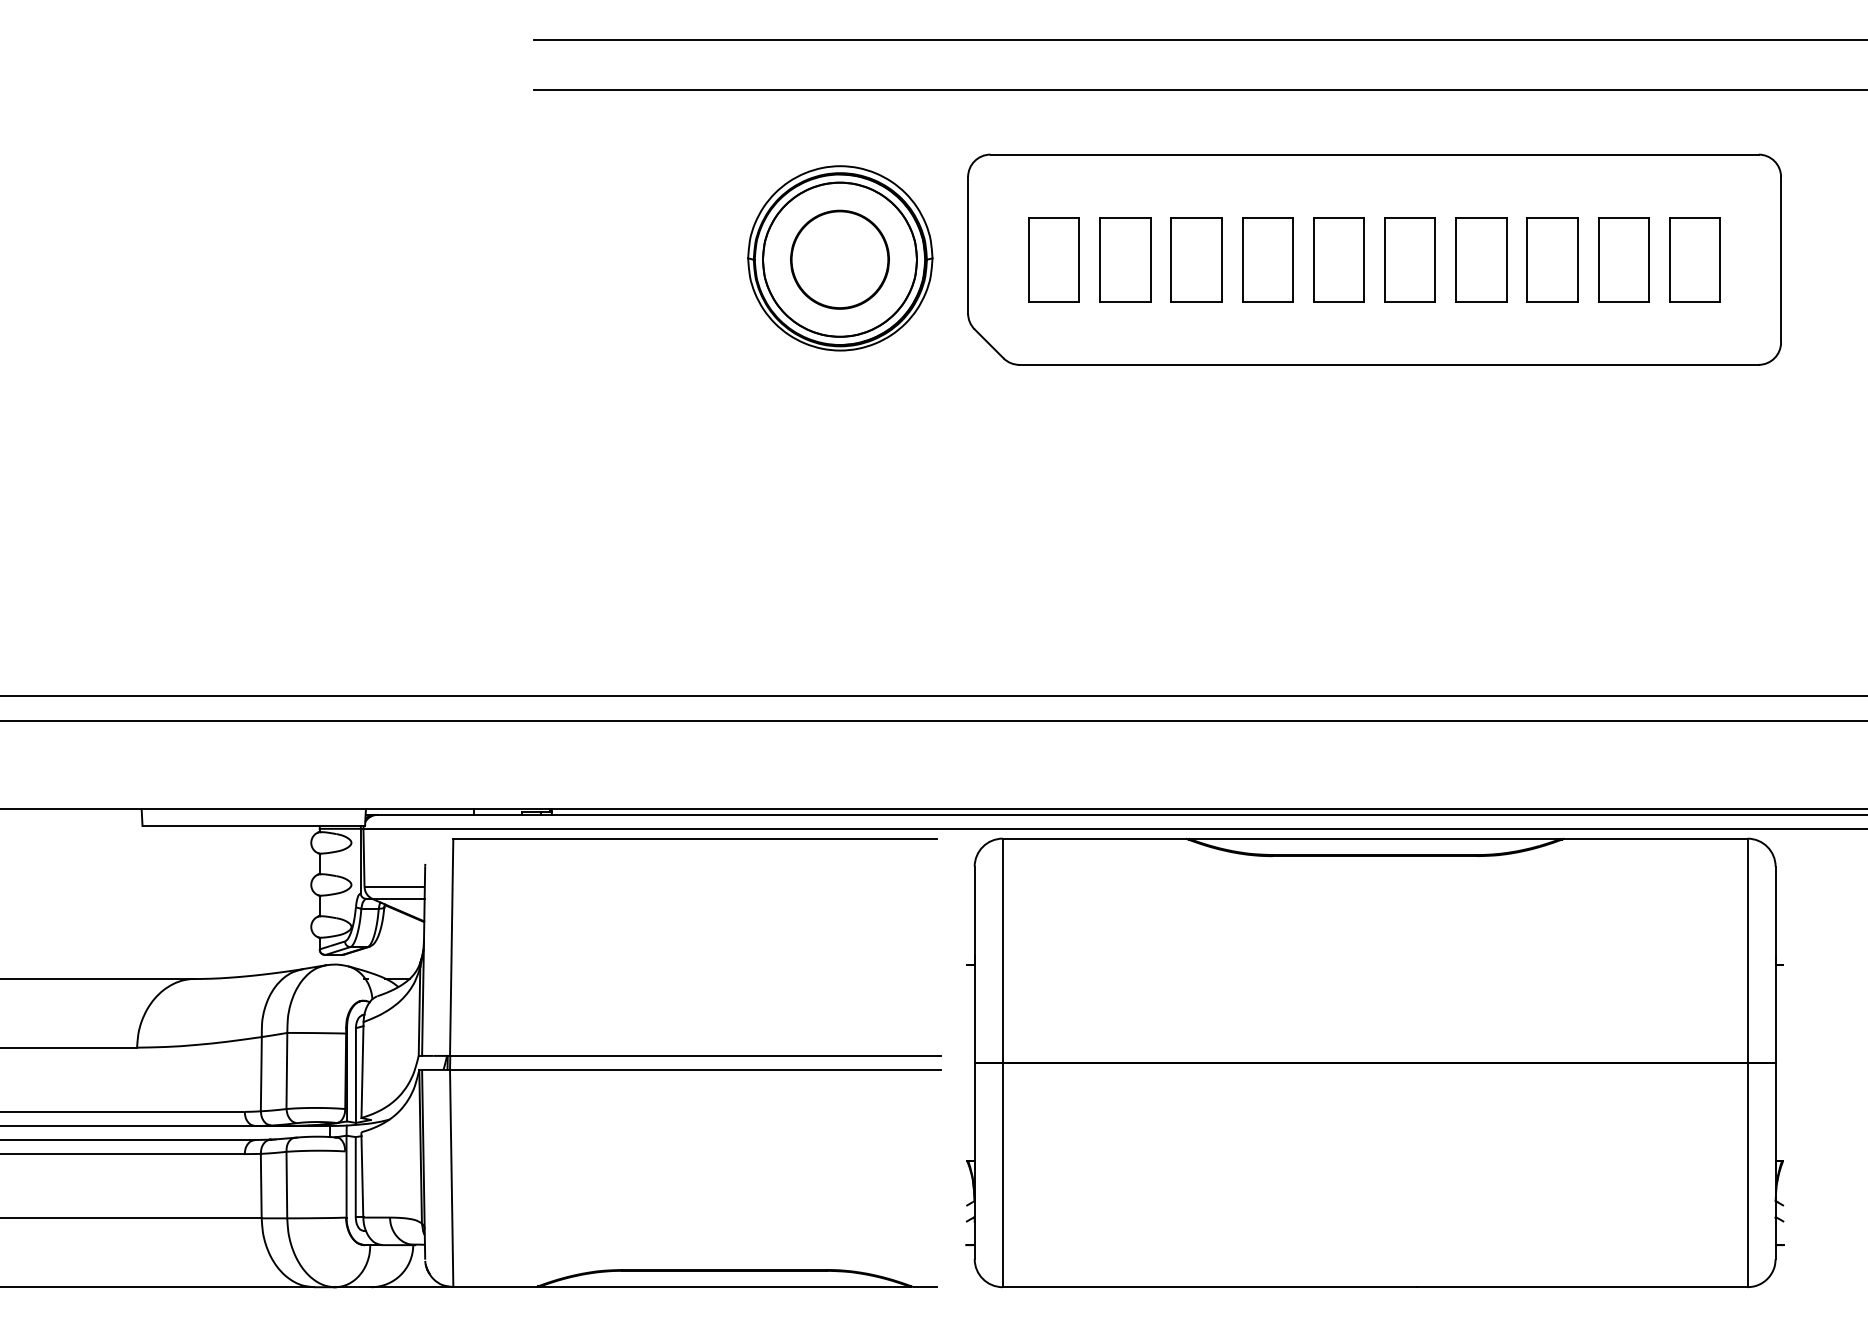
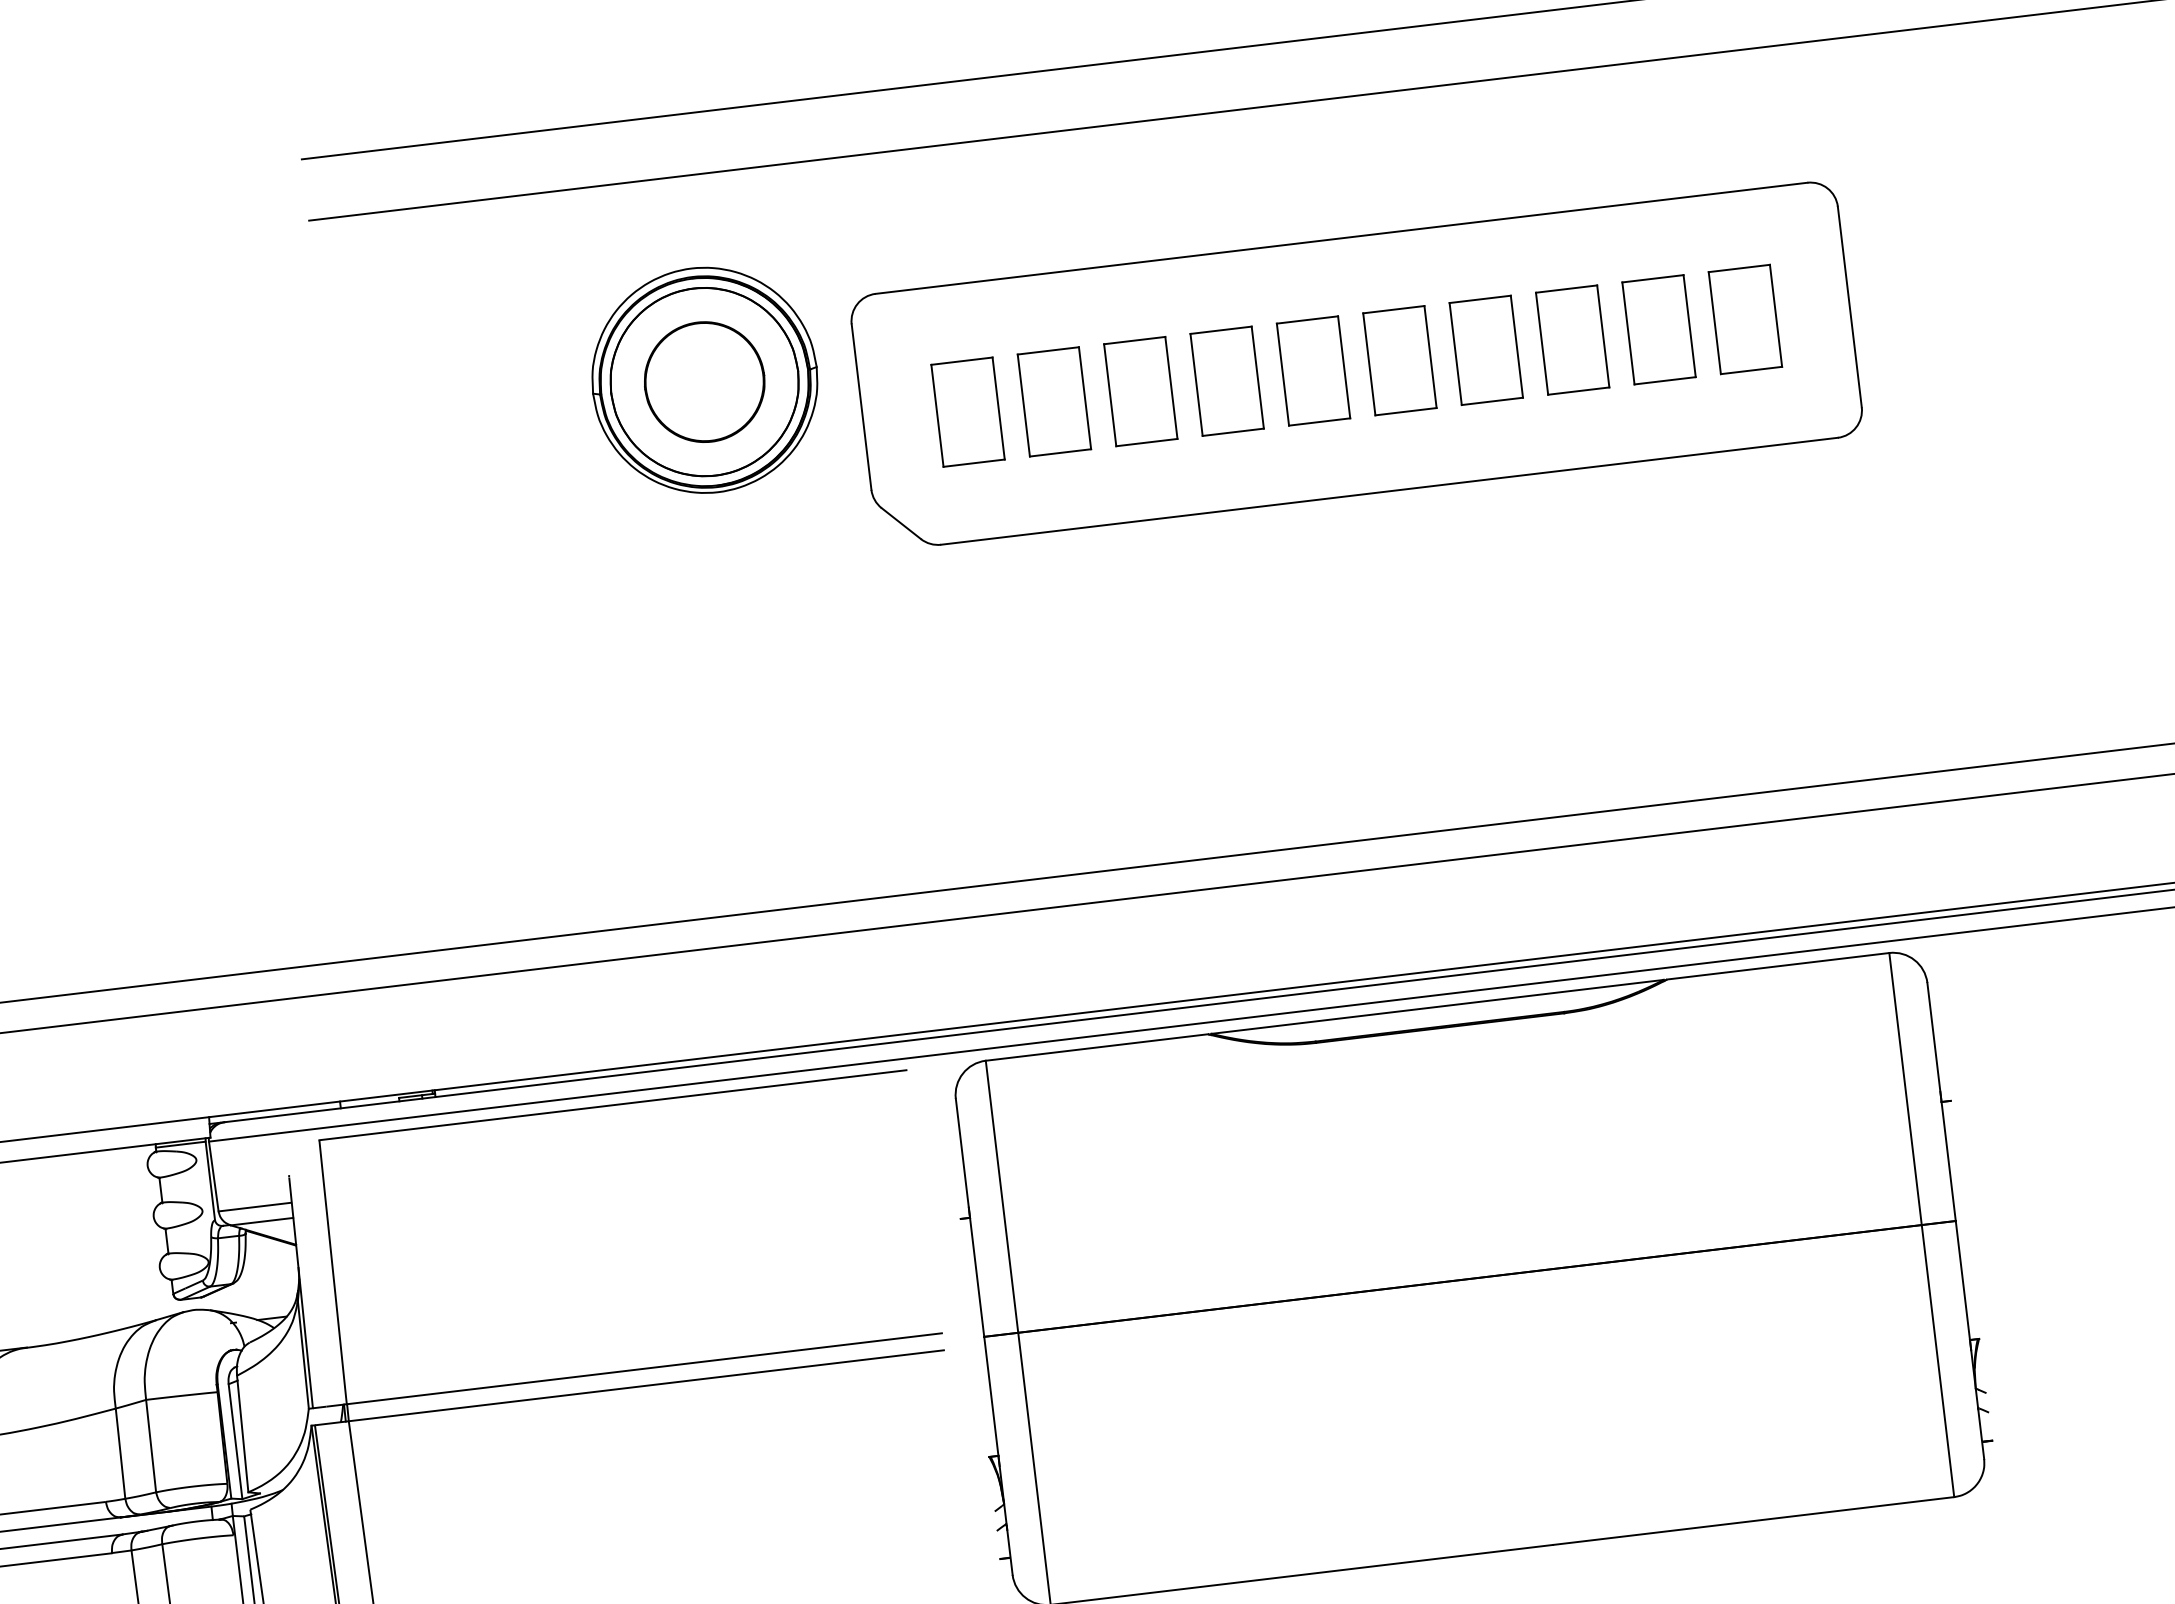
part: (1374, 259) -> (1356, 365), moved

